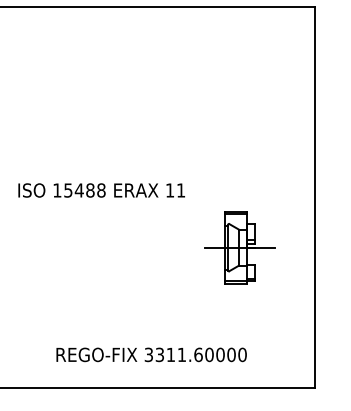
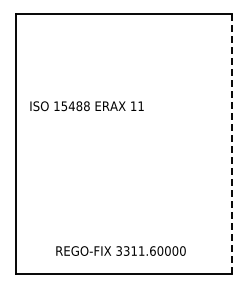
text: (100, 190) -> (86, 106), moved
line: (315, 198) -> (232, 144), solid -> dashed
part: (239, 248) -> (180, 178), removed

